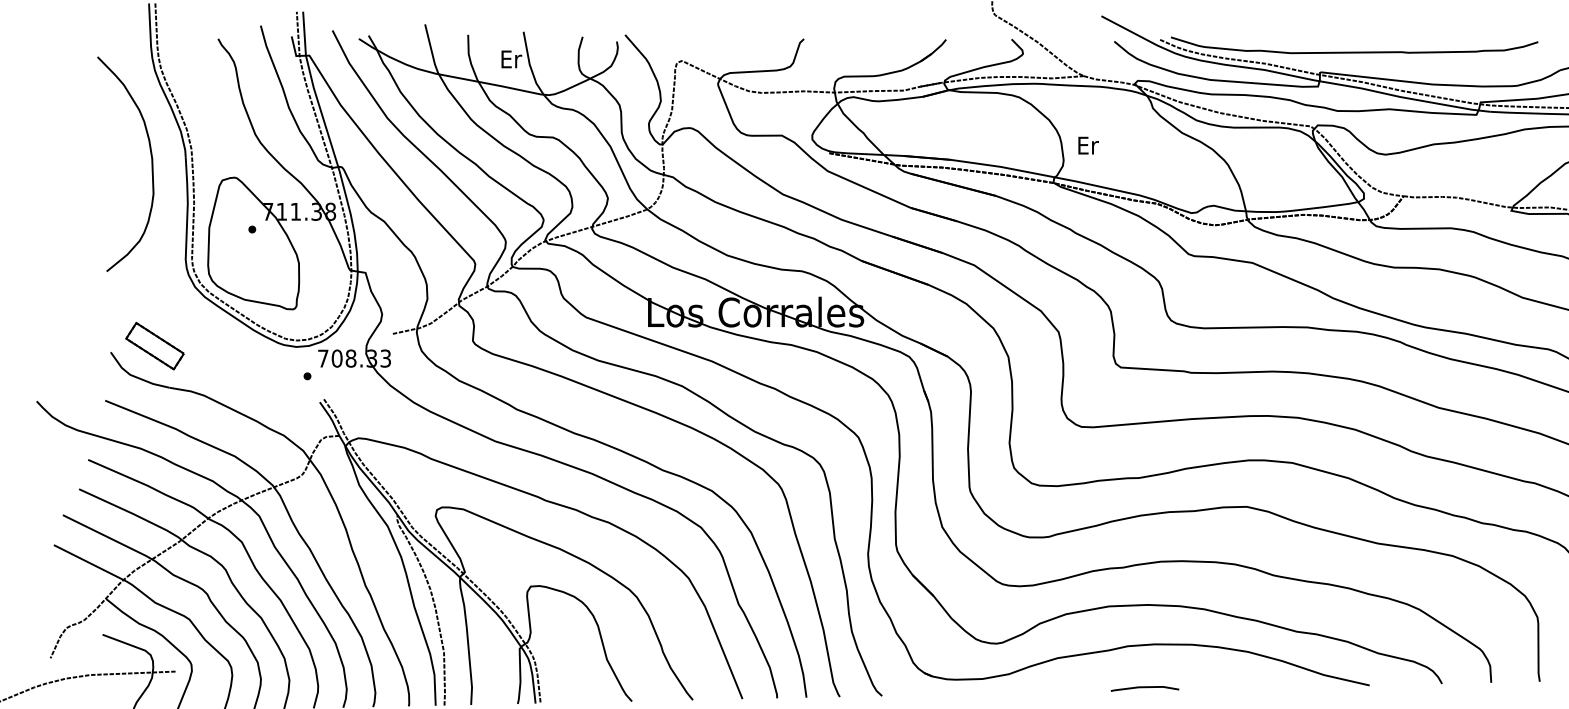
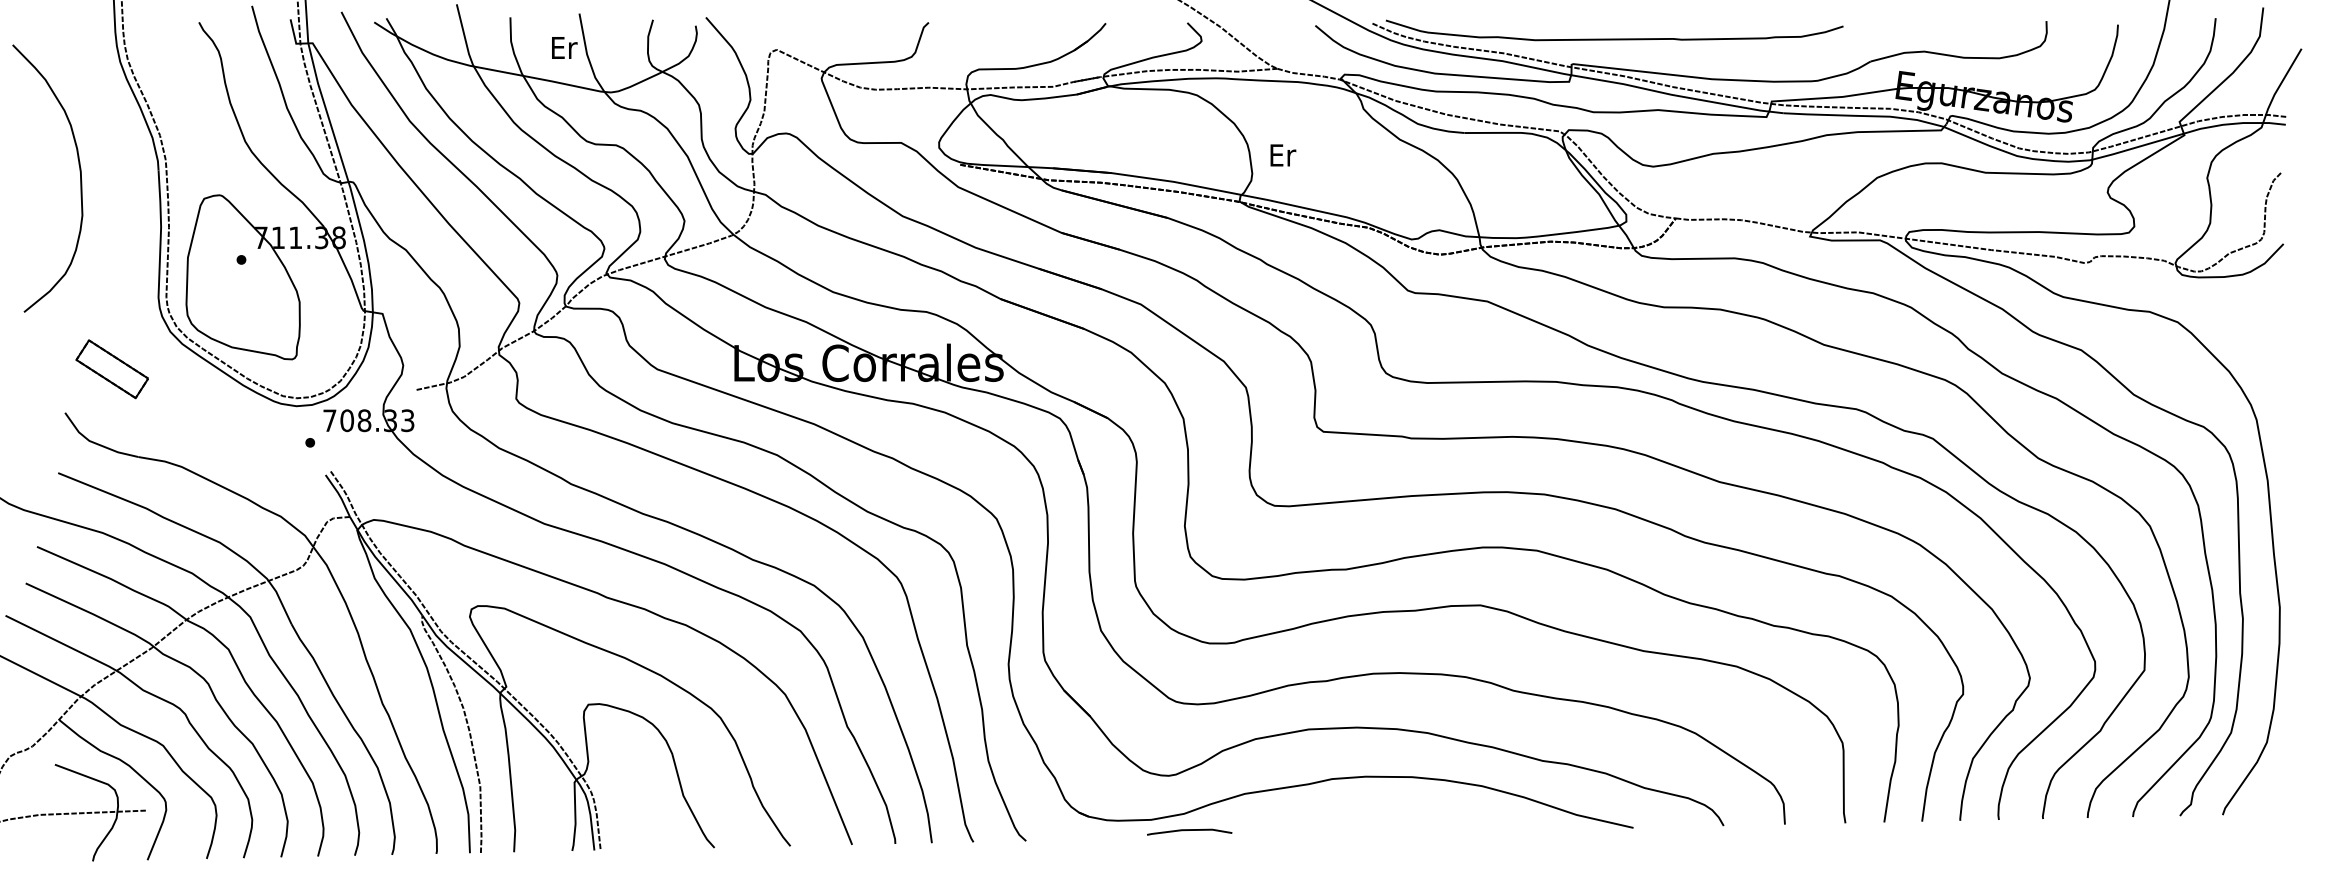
curve: (151, 158) -> (79, 171), moved
part: (154, 346) -> (111, 369), moved
line: (1144, 687) -> (1189, 830), moved

